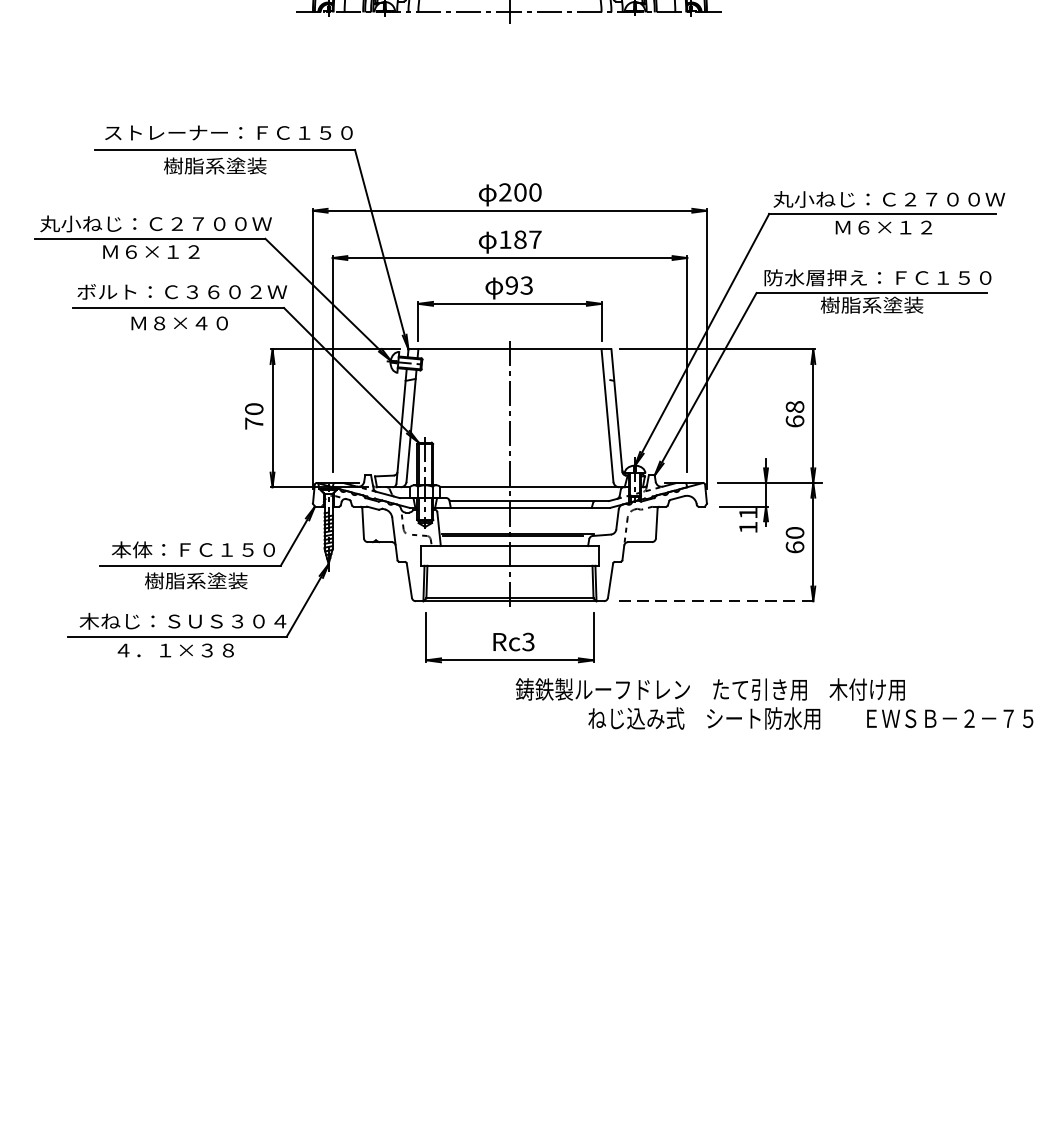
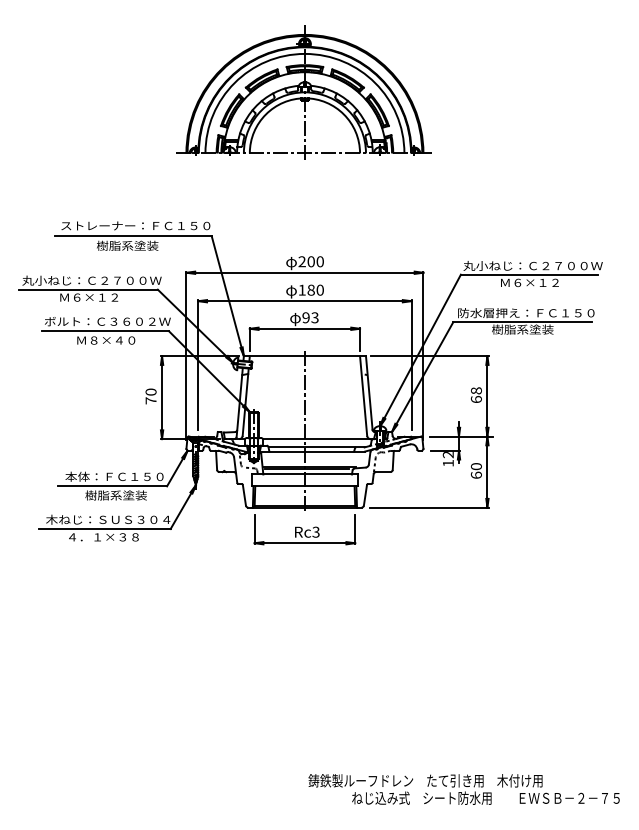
text: (534, 238) -> (319, 289), 187 -> 180
text: (746, 514) -> (447, 455), 11 -> 12
line: (717, 600) -> (429, 507), dashed -> solid
text: (773, 703) -> (463, 789), moved

